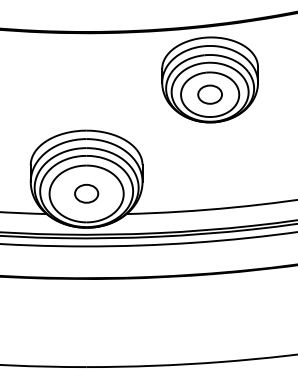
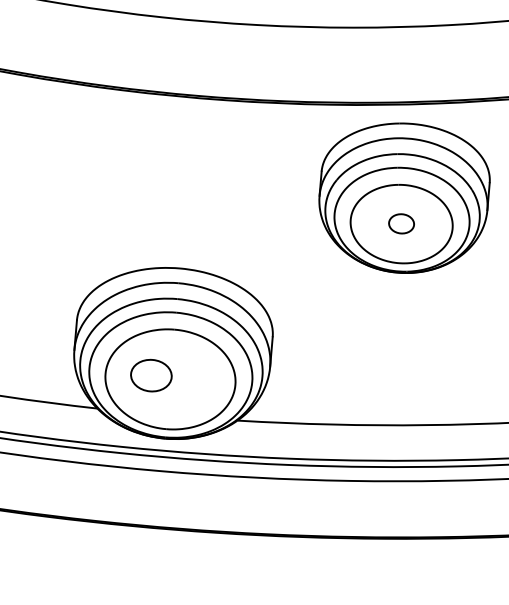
part: (209, 94) -> (400, 223), size x0.6
part: (86, 193) -> (151, 375), moved

